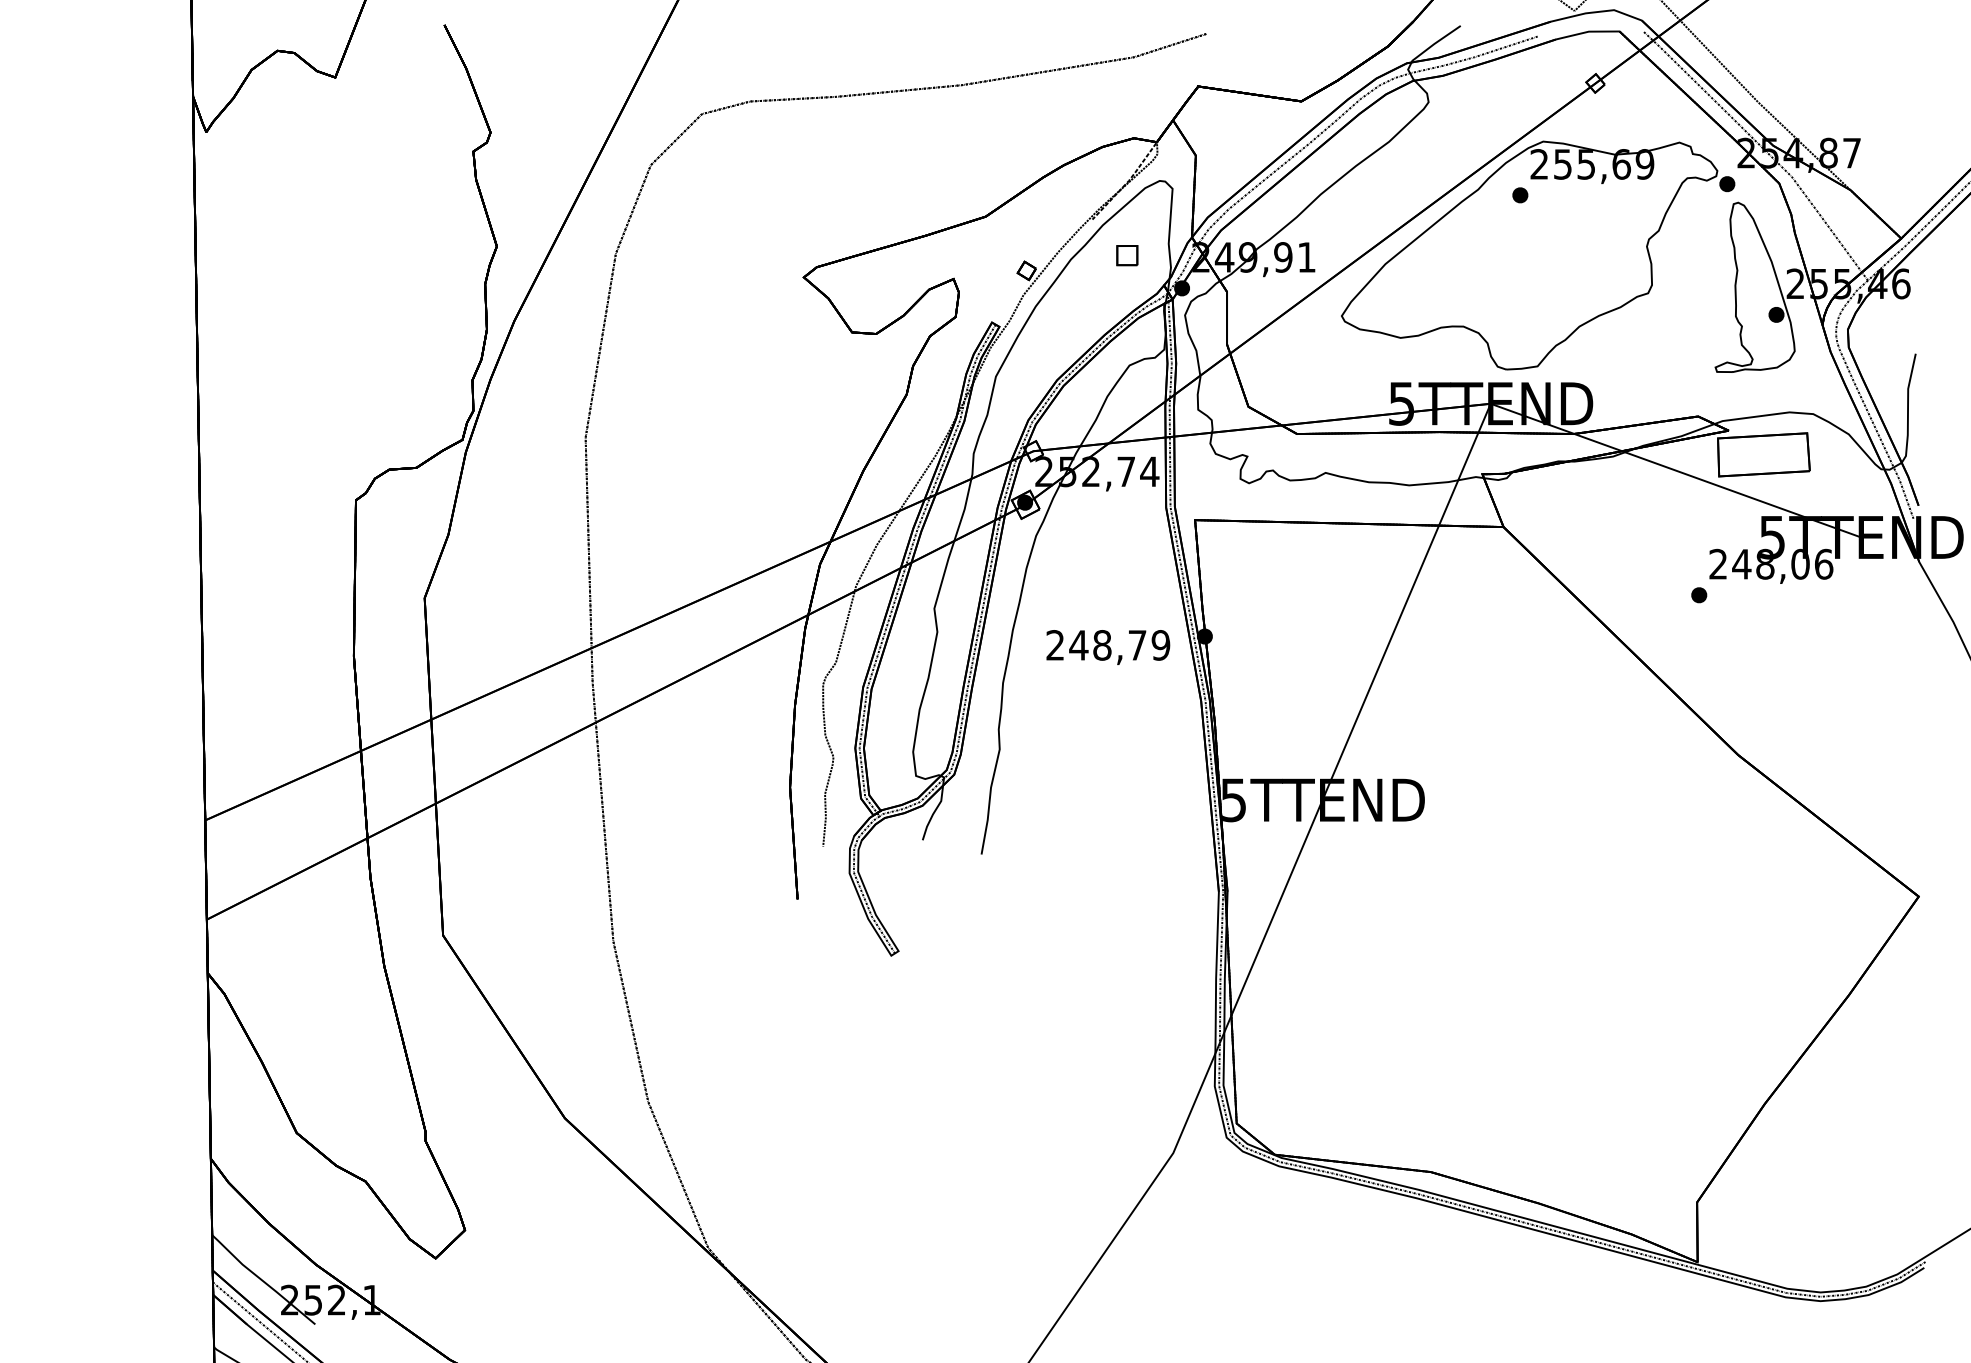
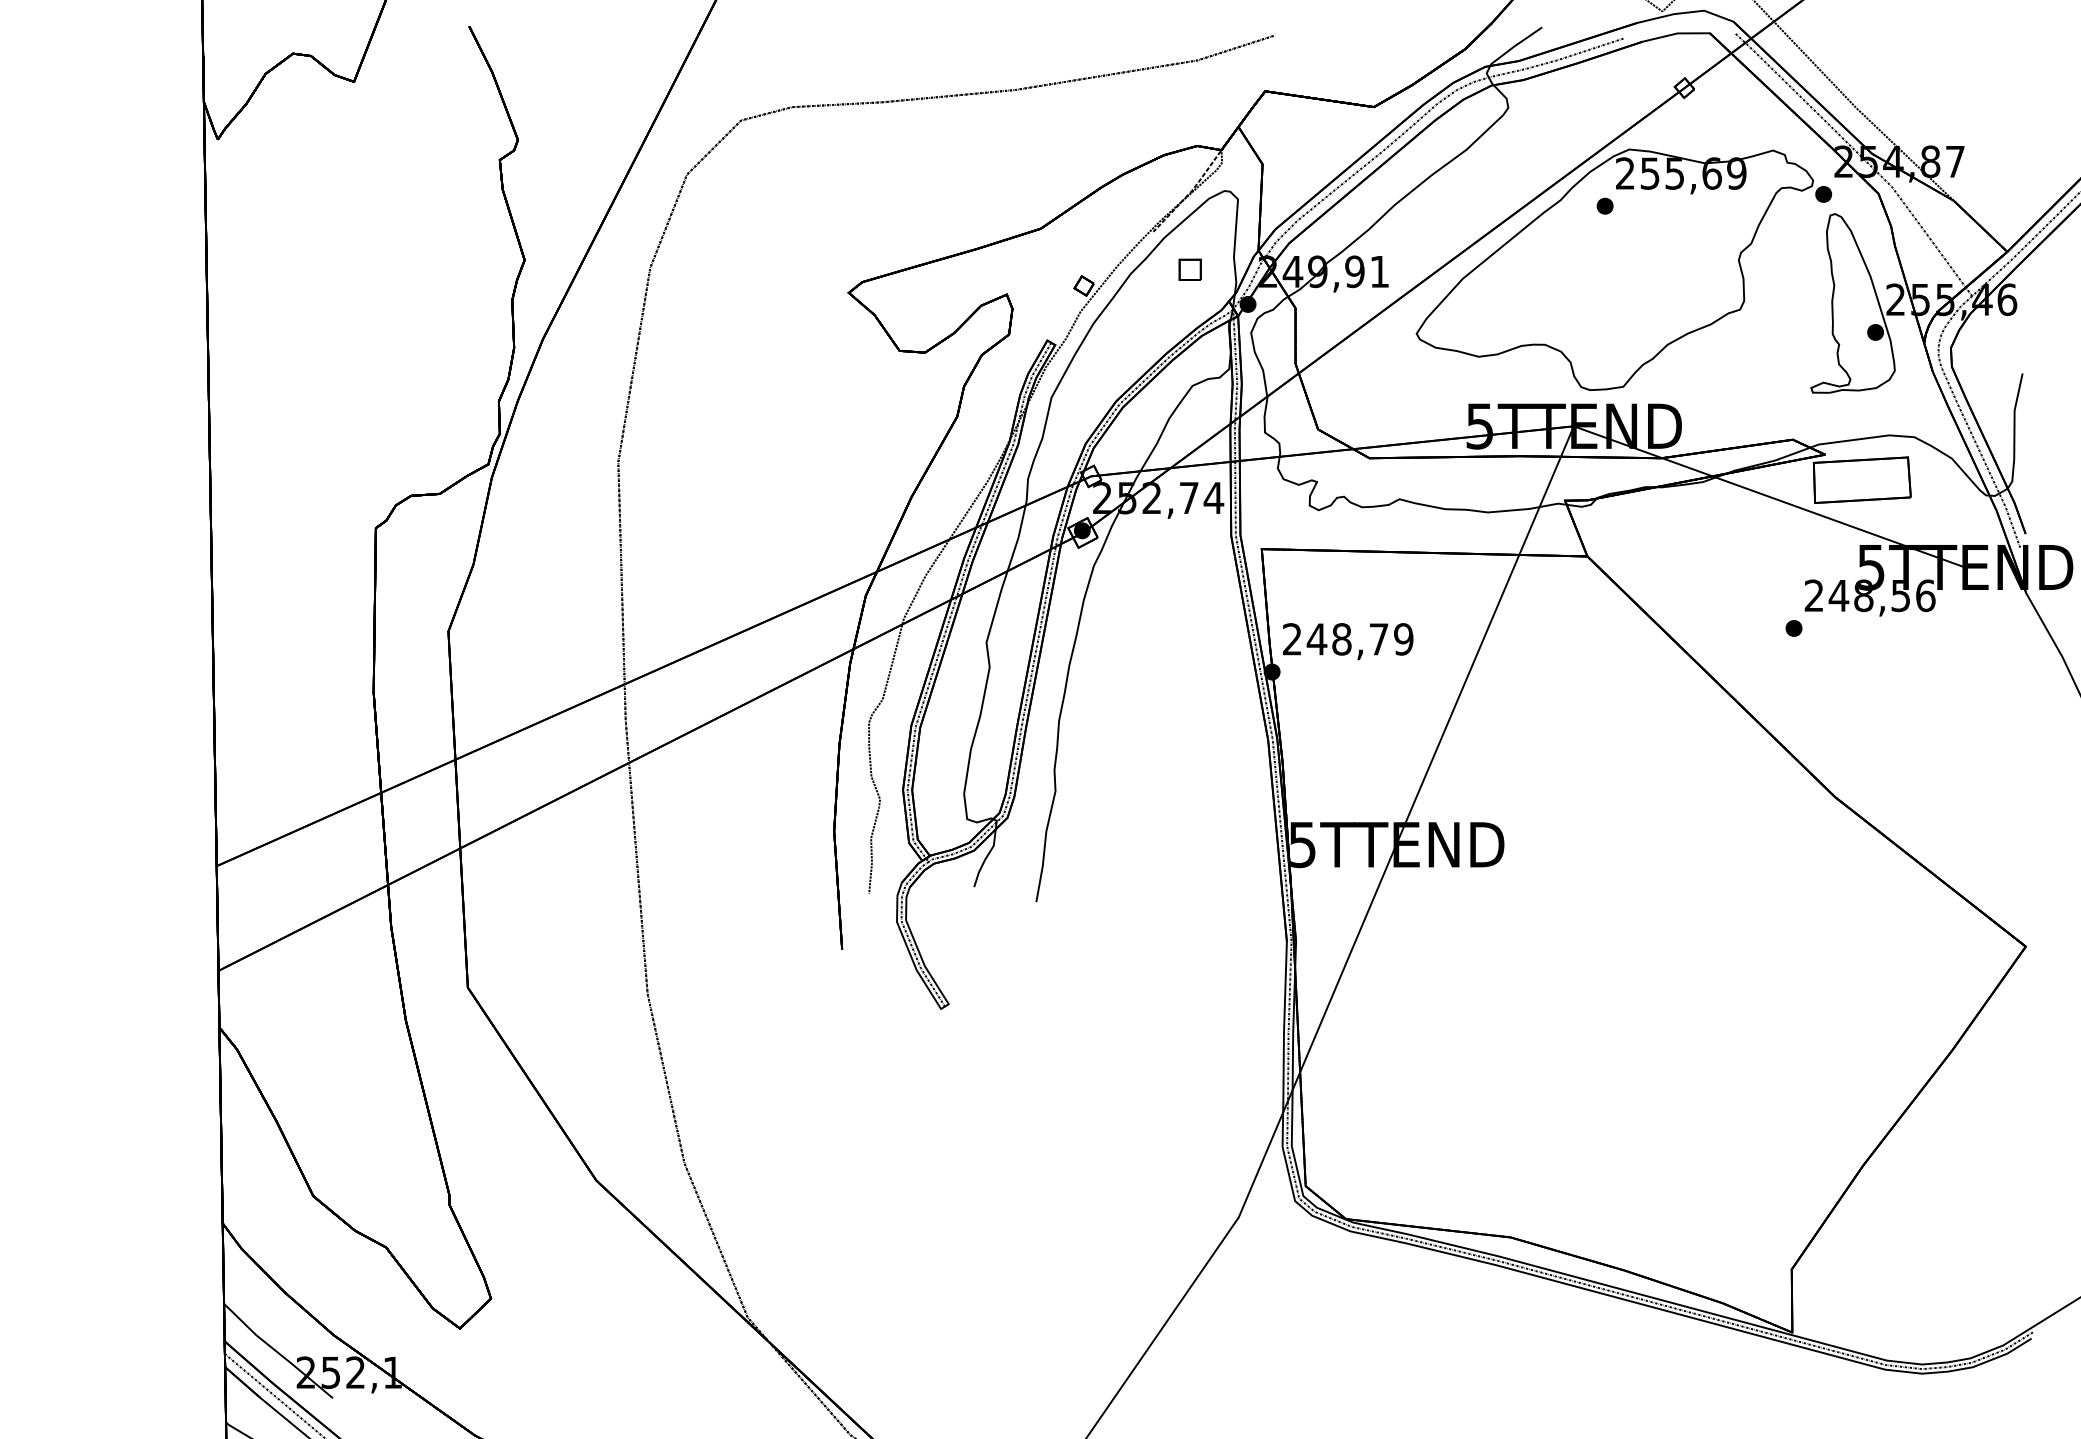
text: (1800, 564) -> (1900, 595), 248,06 -> 248,56
text: (1108, 647) -> (1348, 641), moved

